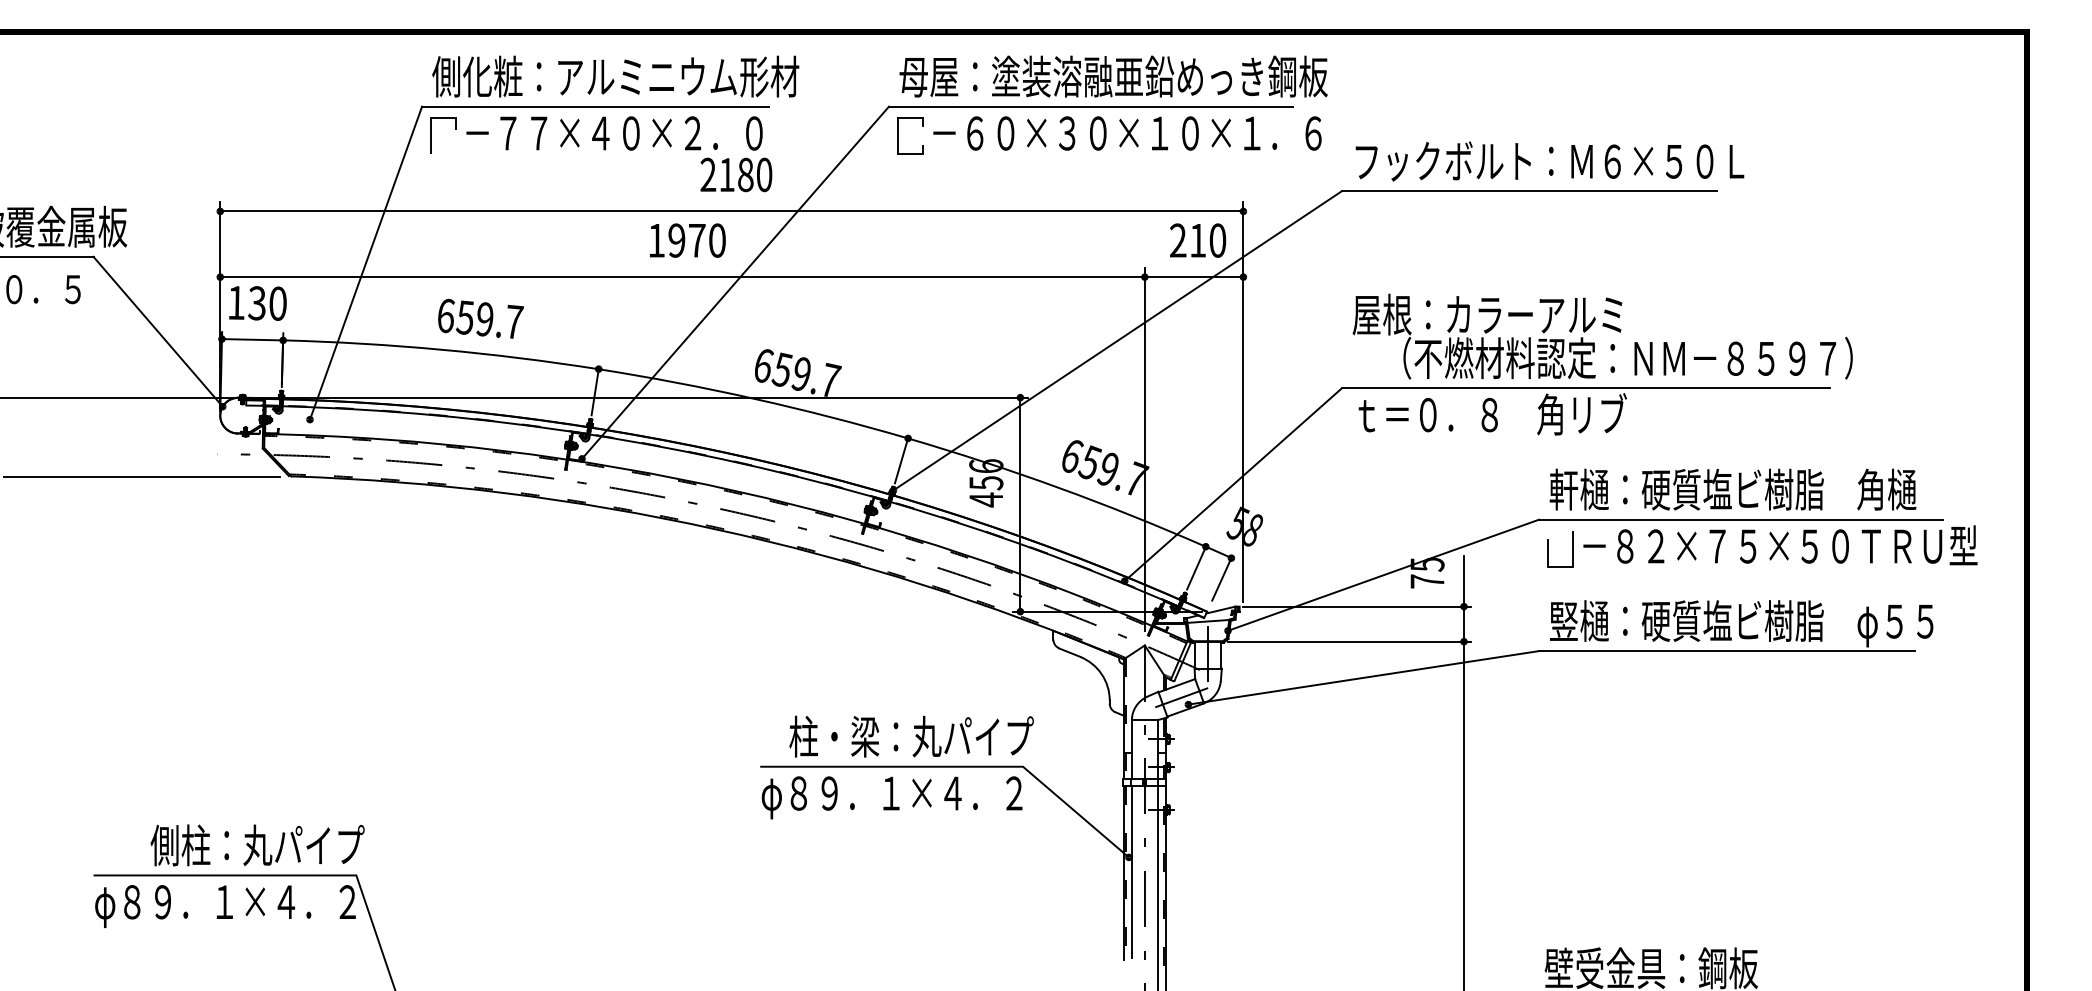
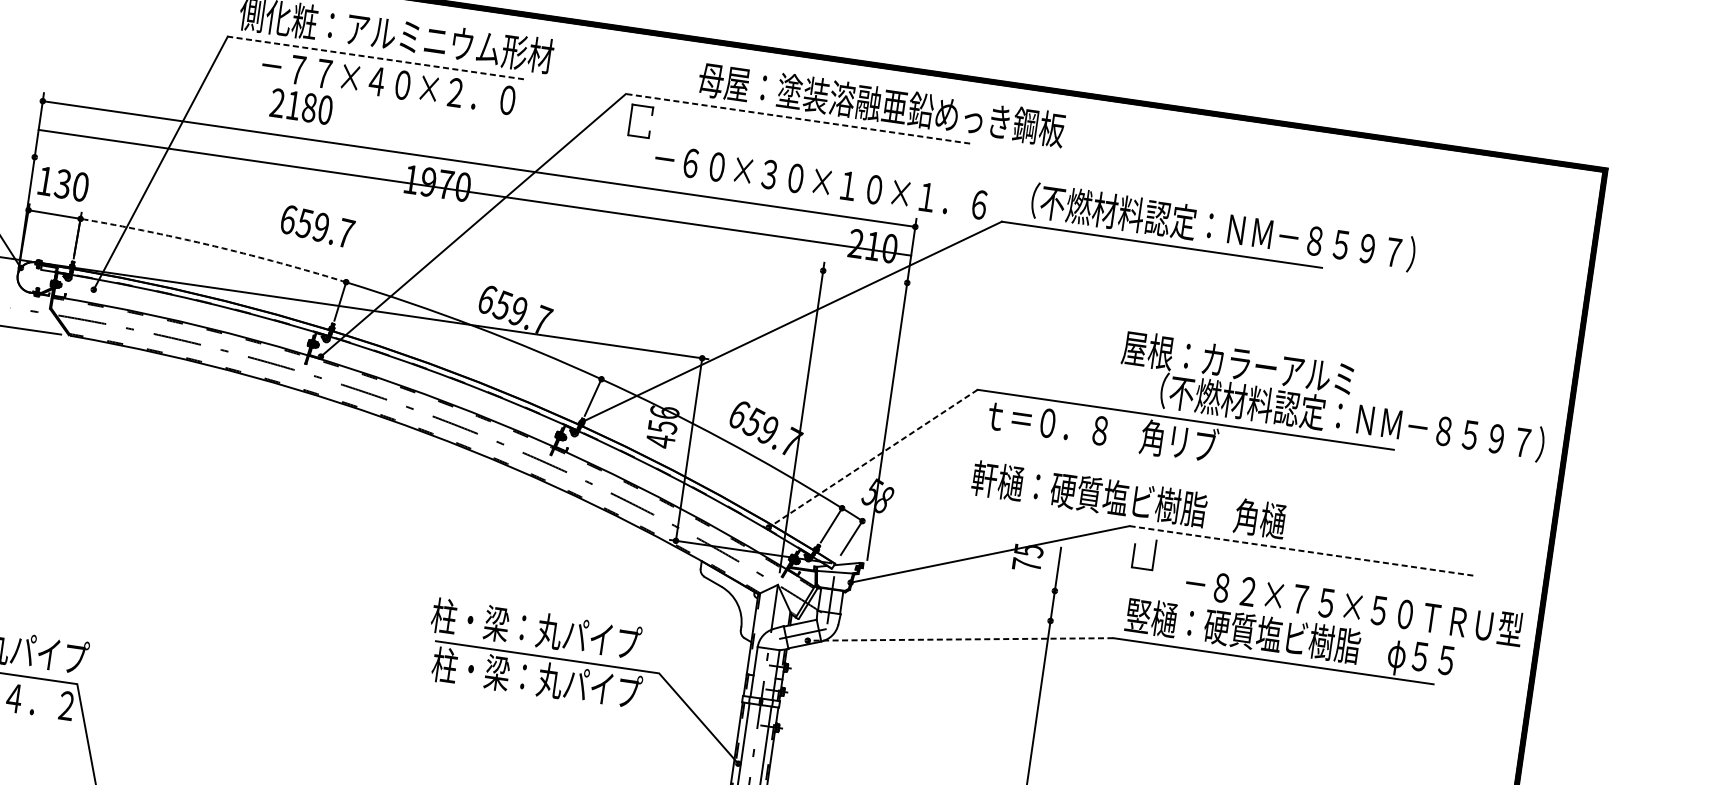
text: (1113, 76) -> (881, 104), moved
line: (595, 106) -> (375, 57), solid -> dashed
line: (1090, 106) -> (797, 118), solid -> dashed
text: (1127, 133) -> (820, 182), moved
line: (431, 135) -> (232, 62), removed
text: (1588, 160) -> (1215, 225), フックボルト：Ｍ６×５０Ｌ -> （不燃材料認定：ＮＭ－８５９７）
text: (736, 174) -> (301, 106), moved
line: (731, 277) -> (474, 193), moved
text: (480, 318) -> (317, 226), moved
text: (1602, 336) -> (1333, 395), moved
arc: (441, 349) -> (214, 246), solid -> dashed
line: (1232, 485) -> (872, 459), solid -> dashed
text: (1732, 489) -> (1128, 499), moved
line: (1740, 519) -> (1301, 550), solid -> dashed
text: (1780, 545) -> (1354, 606), moved
line: (1356, 606) -> (963, 577), removed
line: (1348, 641) -> (952, 606), removed
line: (1363, 677) -> (960, 639), solid -> dashed
text: (911, 736) -> (536, 629), moved
text: (891, 795) -> (543, 681), φ８９．１×４．２ -> 柱・梁：丸パイプ

